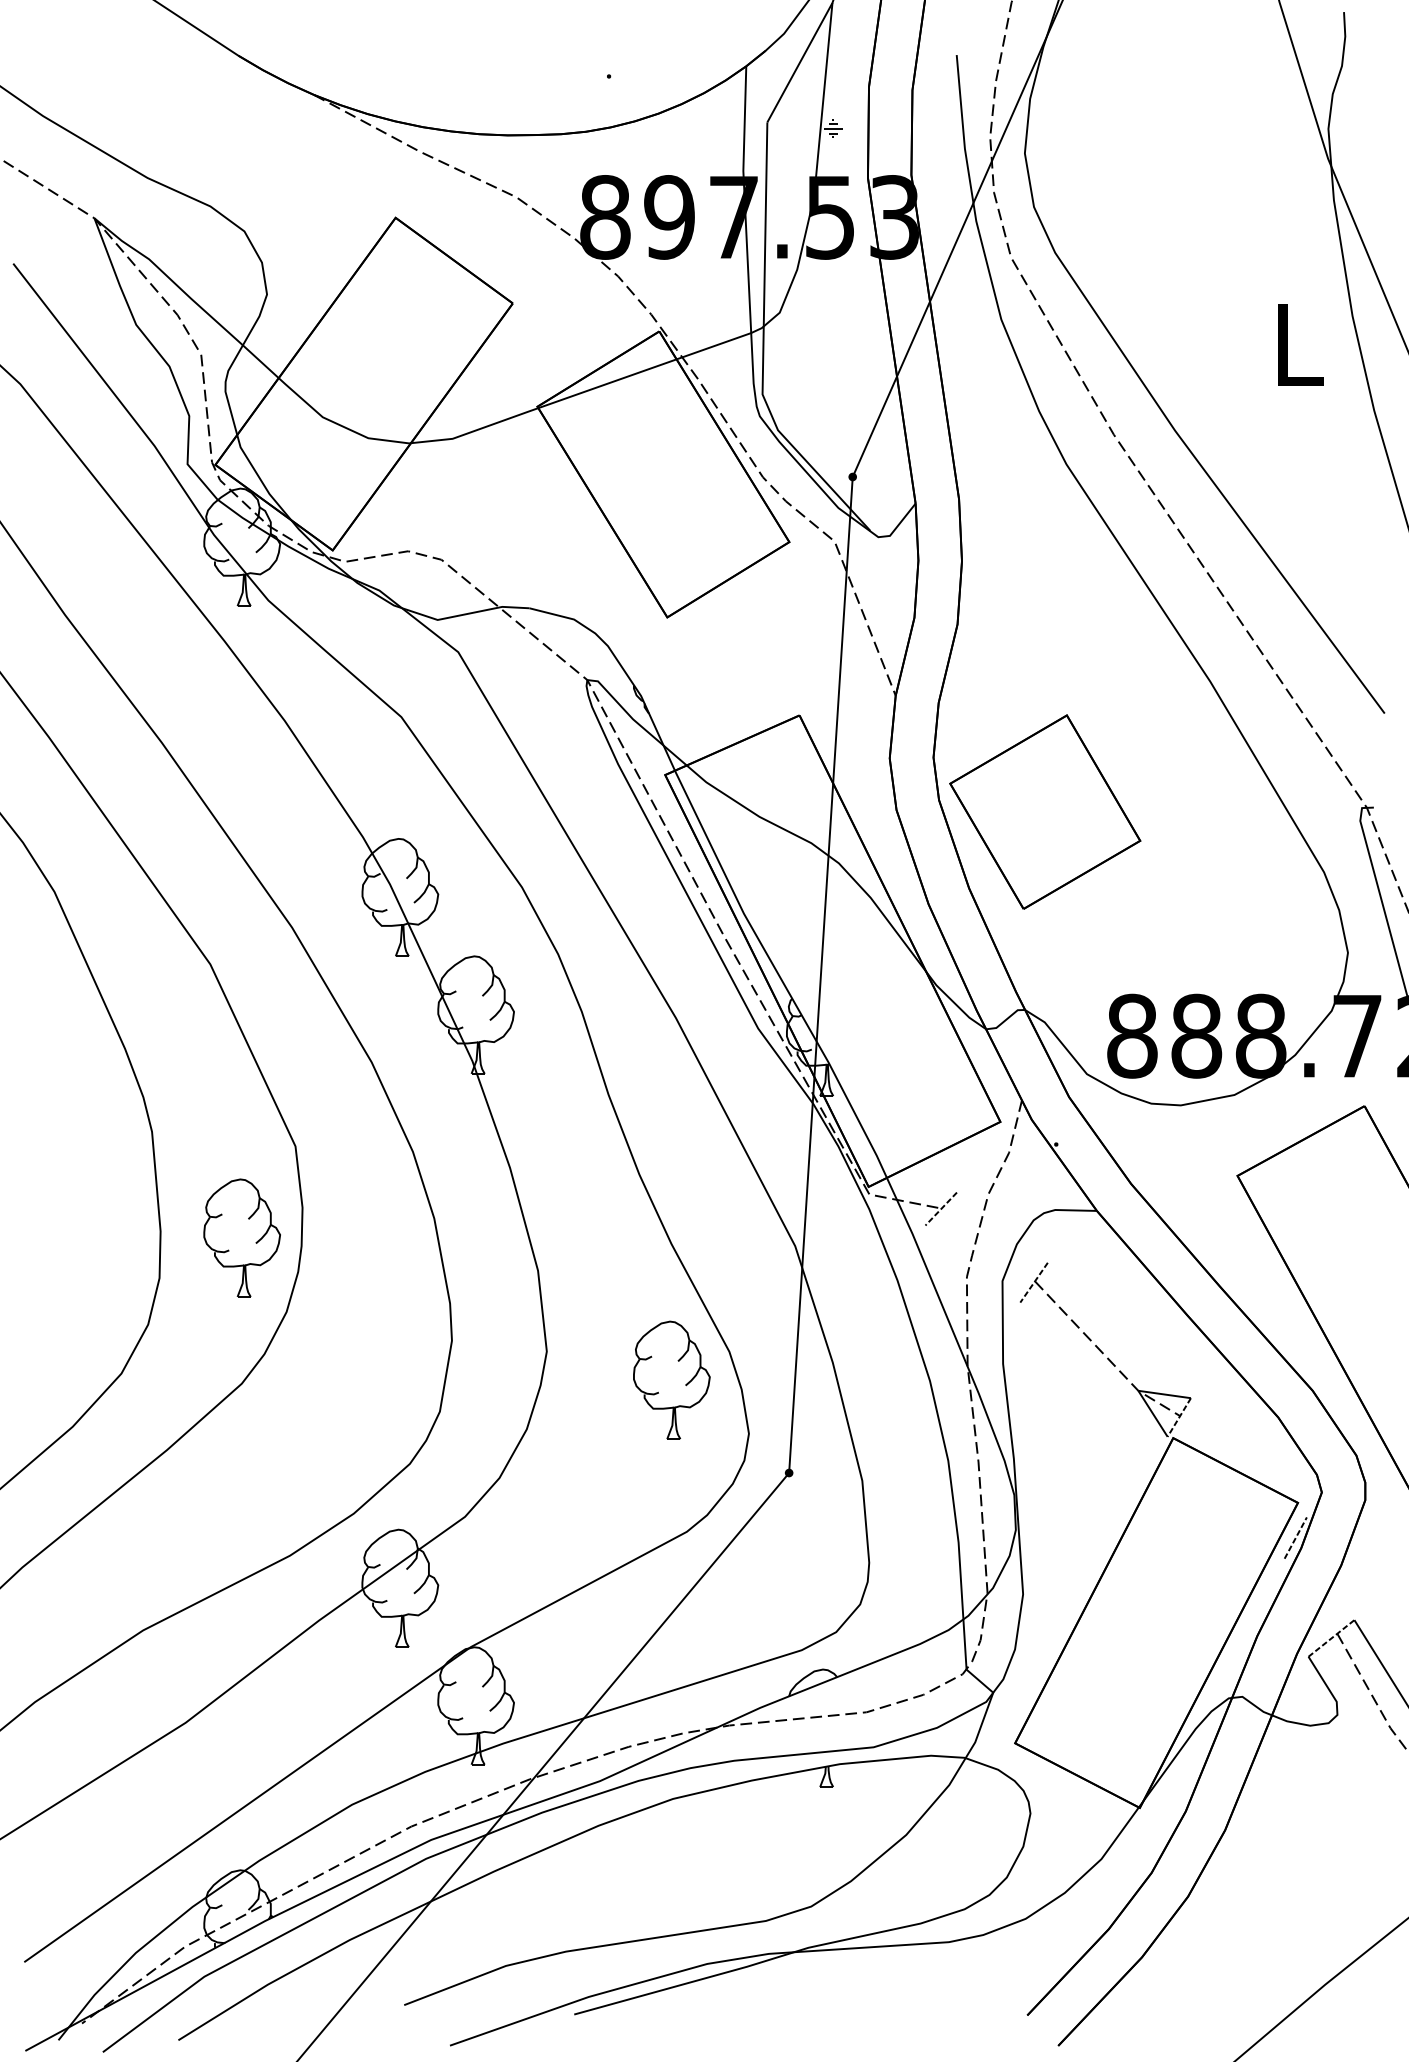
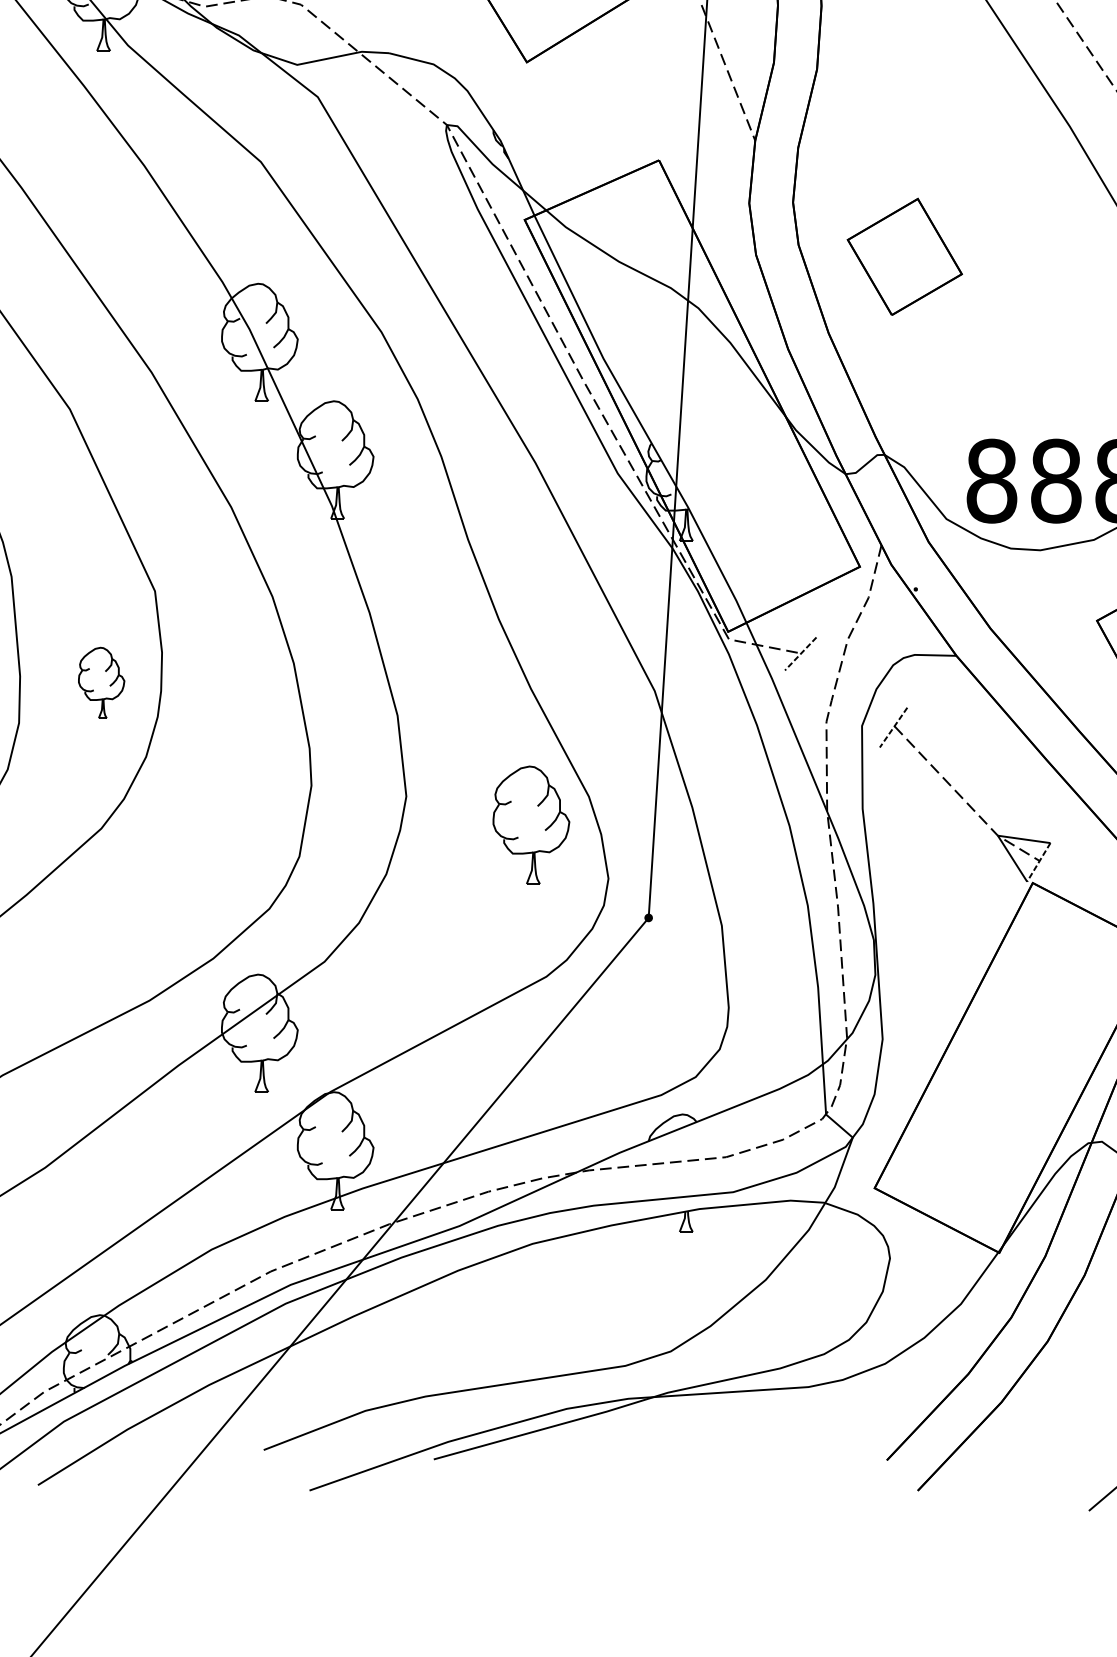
part: (1045, 811) -> (905, 256), size x0.6
part: (241, 1237) -> (101, 682), size x0.6

